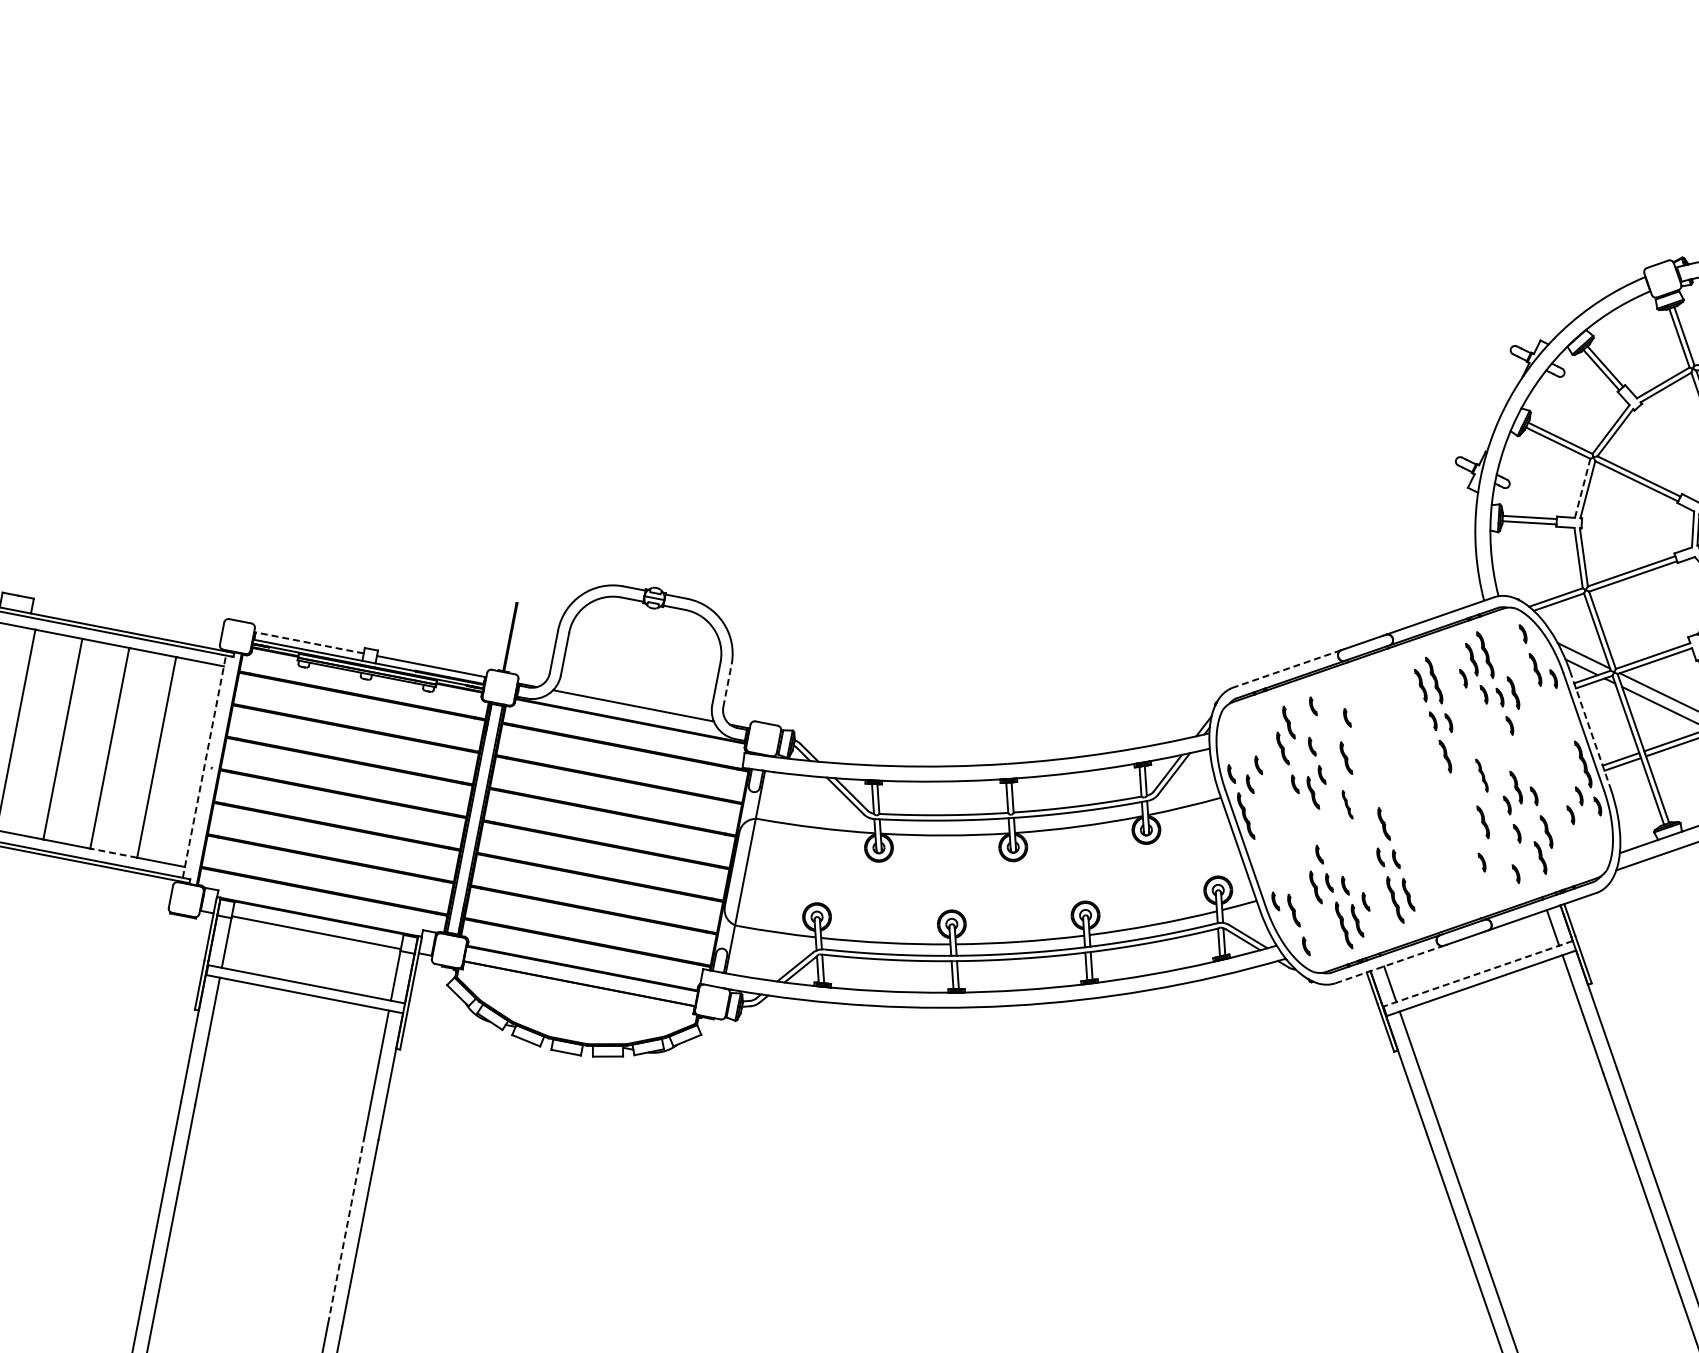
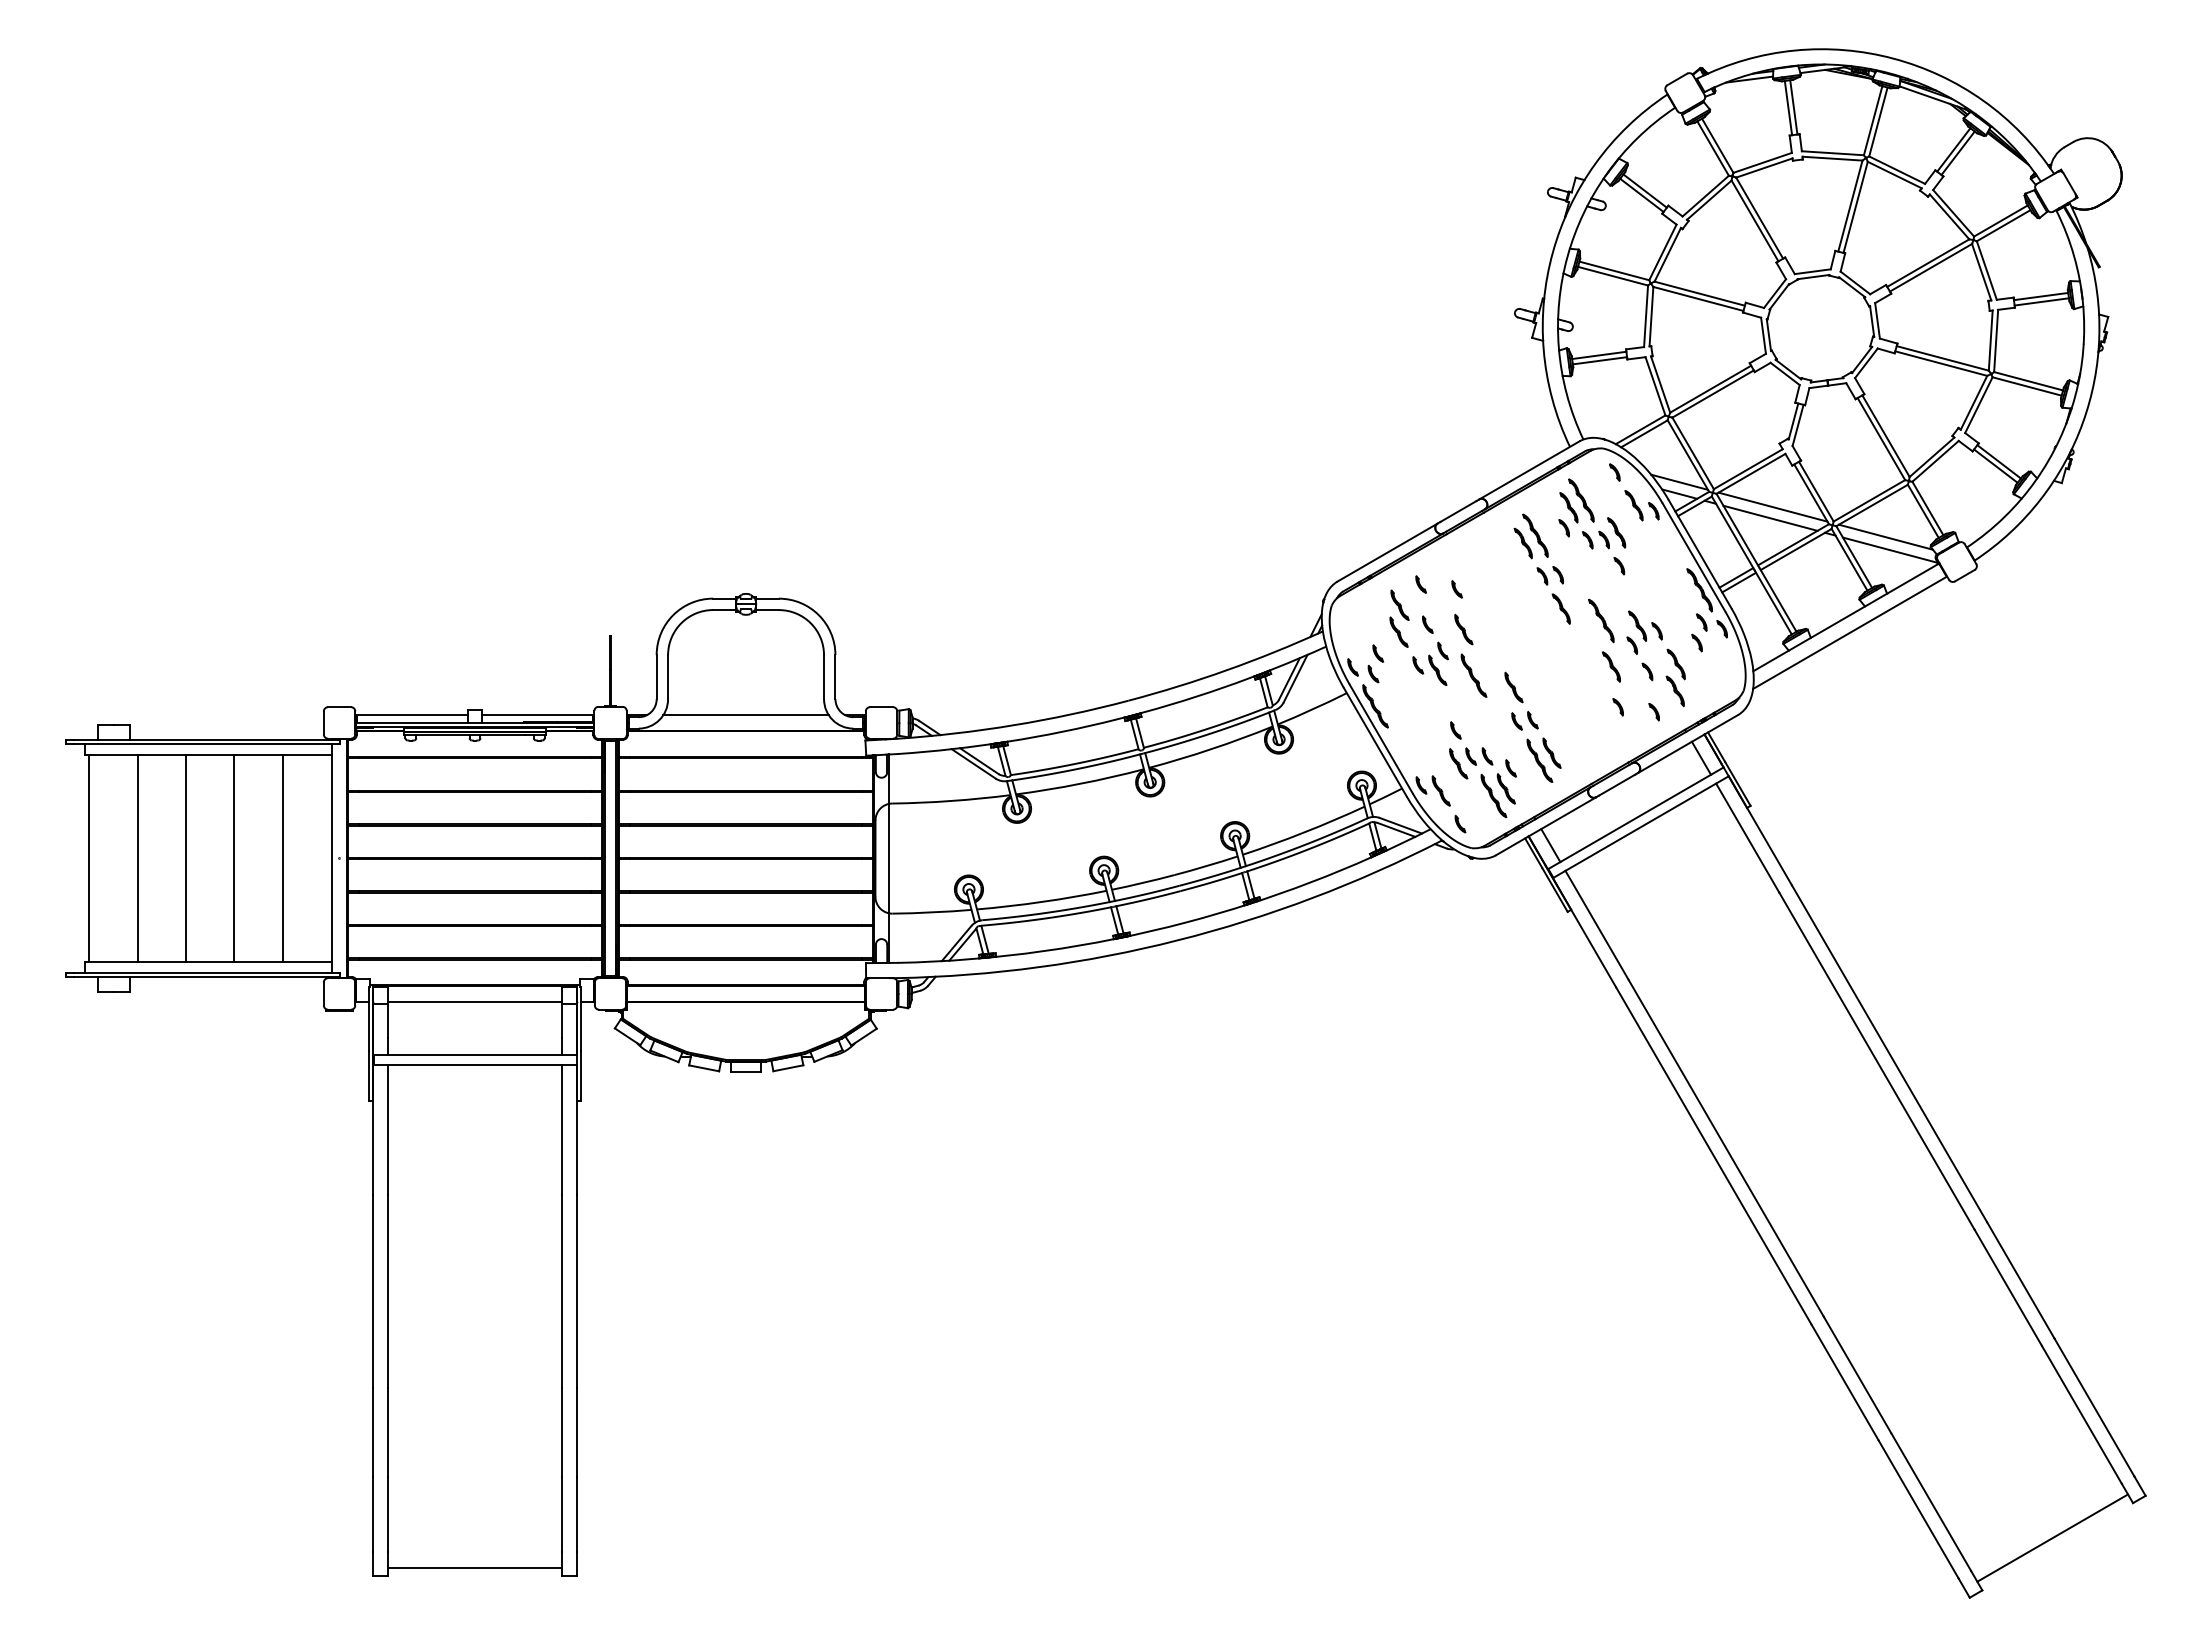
line: (1583, 488) -> (1646, 316), dashed -> solid
line: (308, 642) -> (411, 715), dashed -> solid
line: (1287, 668) -> (1387, 552), dashed -> solid
line: (727, 685) -> (835, 676), dashed -> solid
line: (1590, 729) -> (1700, 554), dashed -> solid
line: (204, 765) -> (331, 857), dashed -> solid
part: (1481, 775) -> (1601, 620), size x1.43
part: (1347, 804) -> (1473, 675), size x1.67
line: (114, 853) -> (259, 961), dashed -> solid
line: (1389, 964) -> (1546, 826), dashed -> solid
line: (1477, 973) -> (1635, 818), dashed -> solid
line: (346, 1229) -> (562, 1290), dashed -> solid

